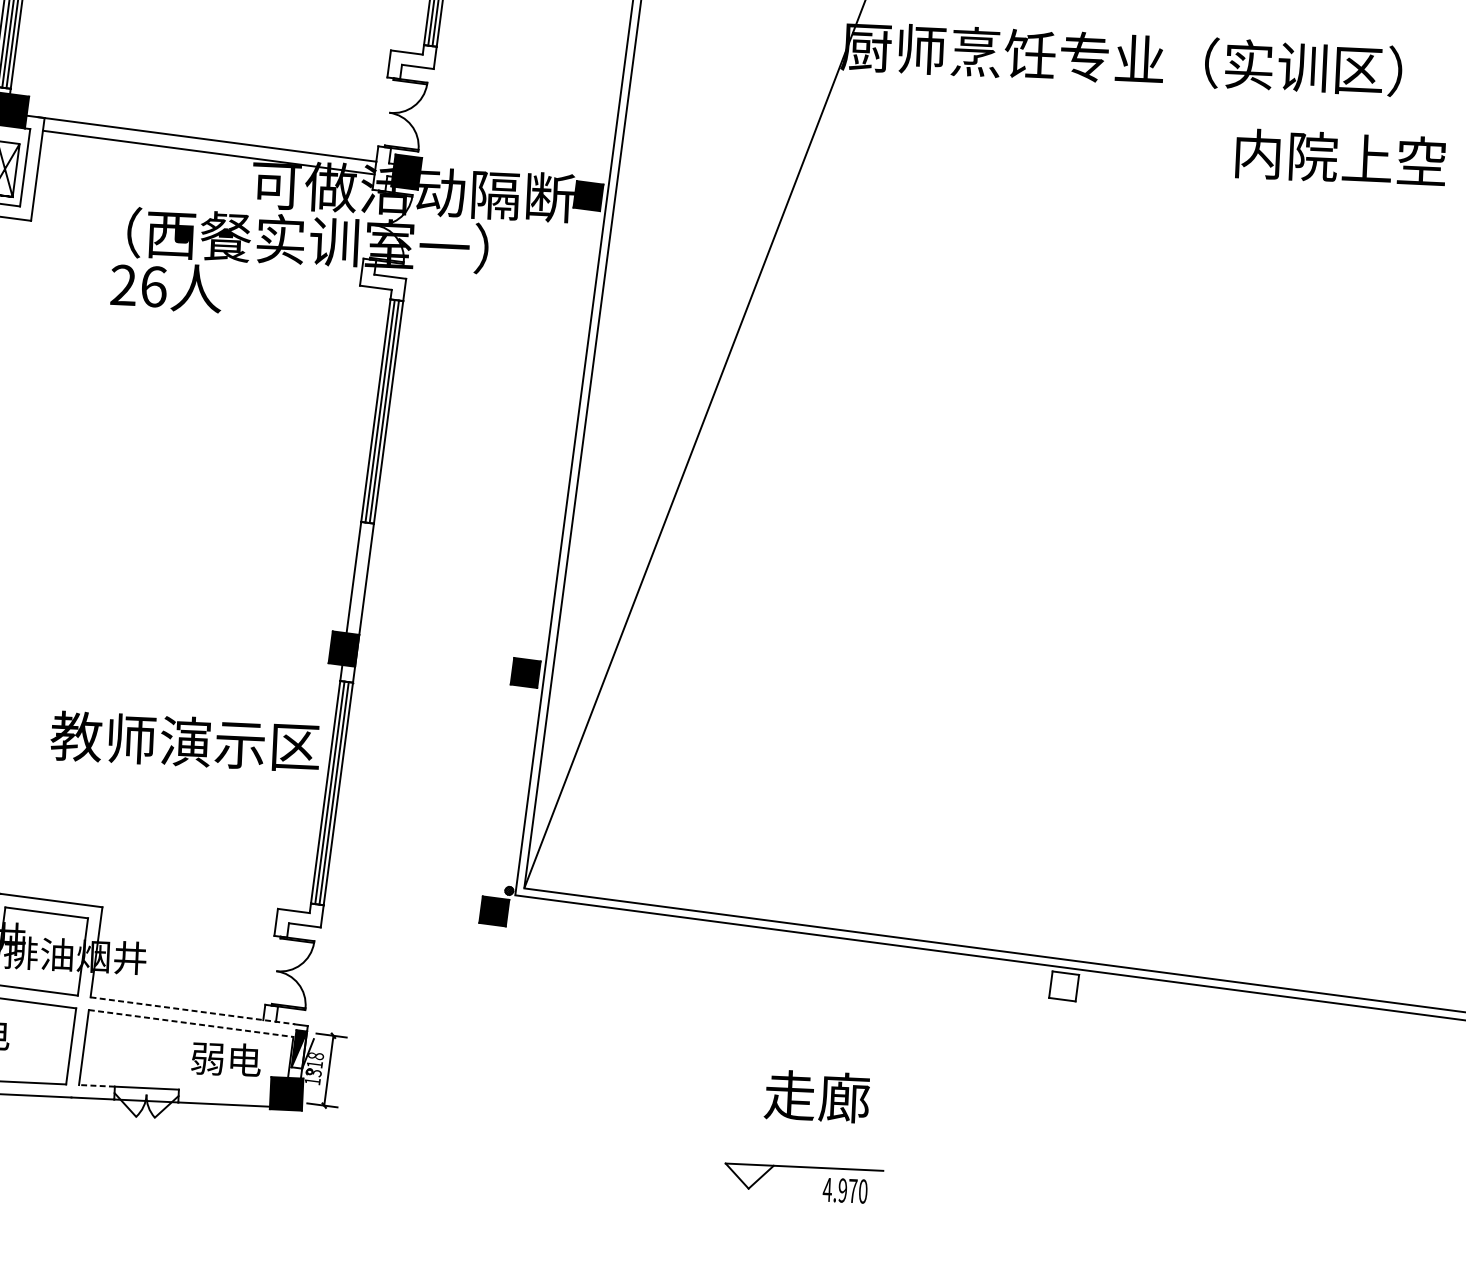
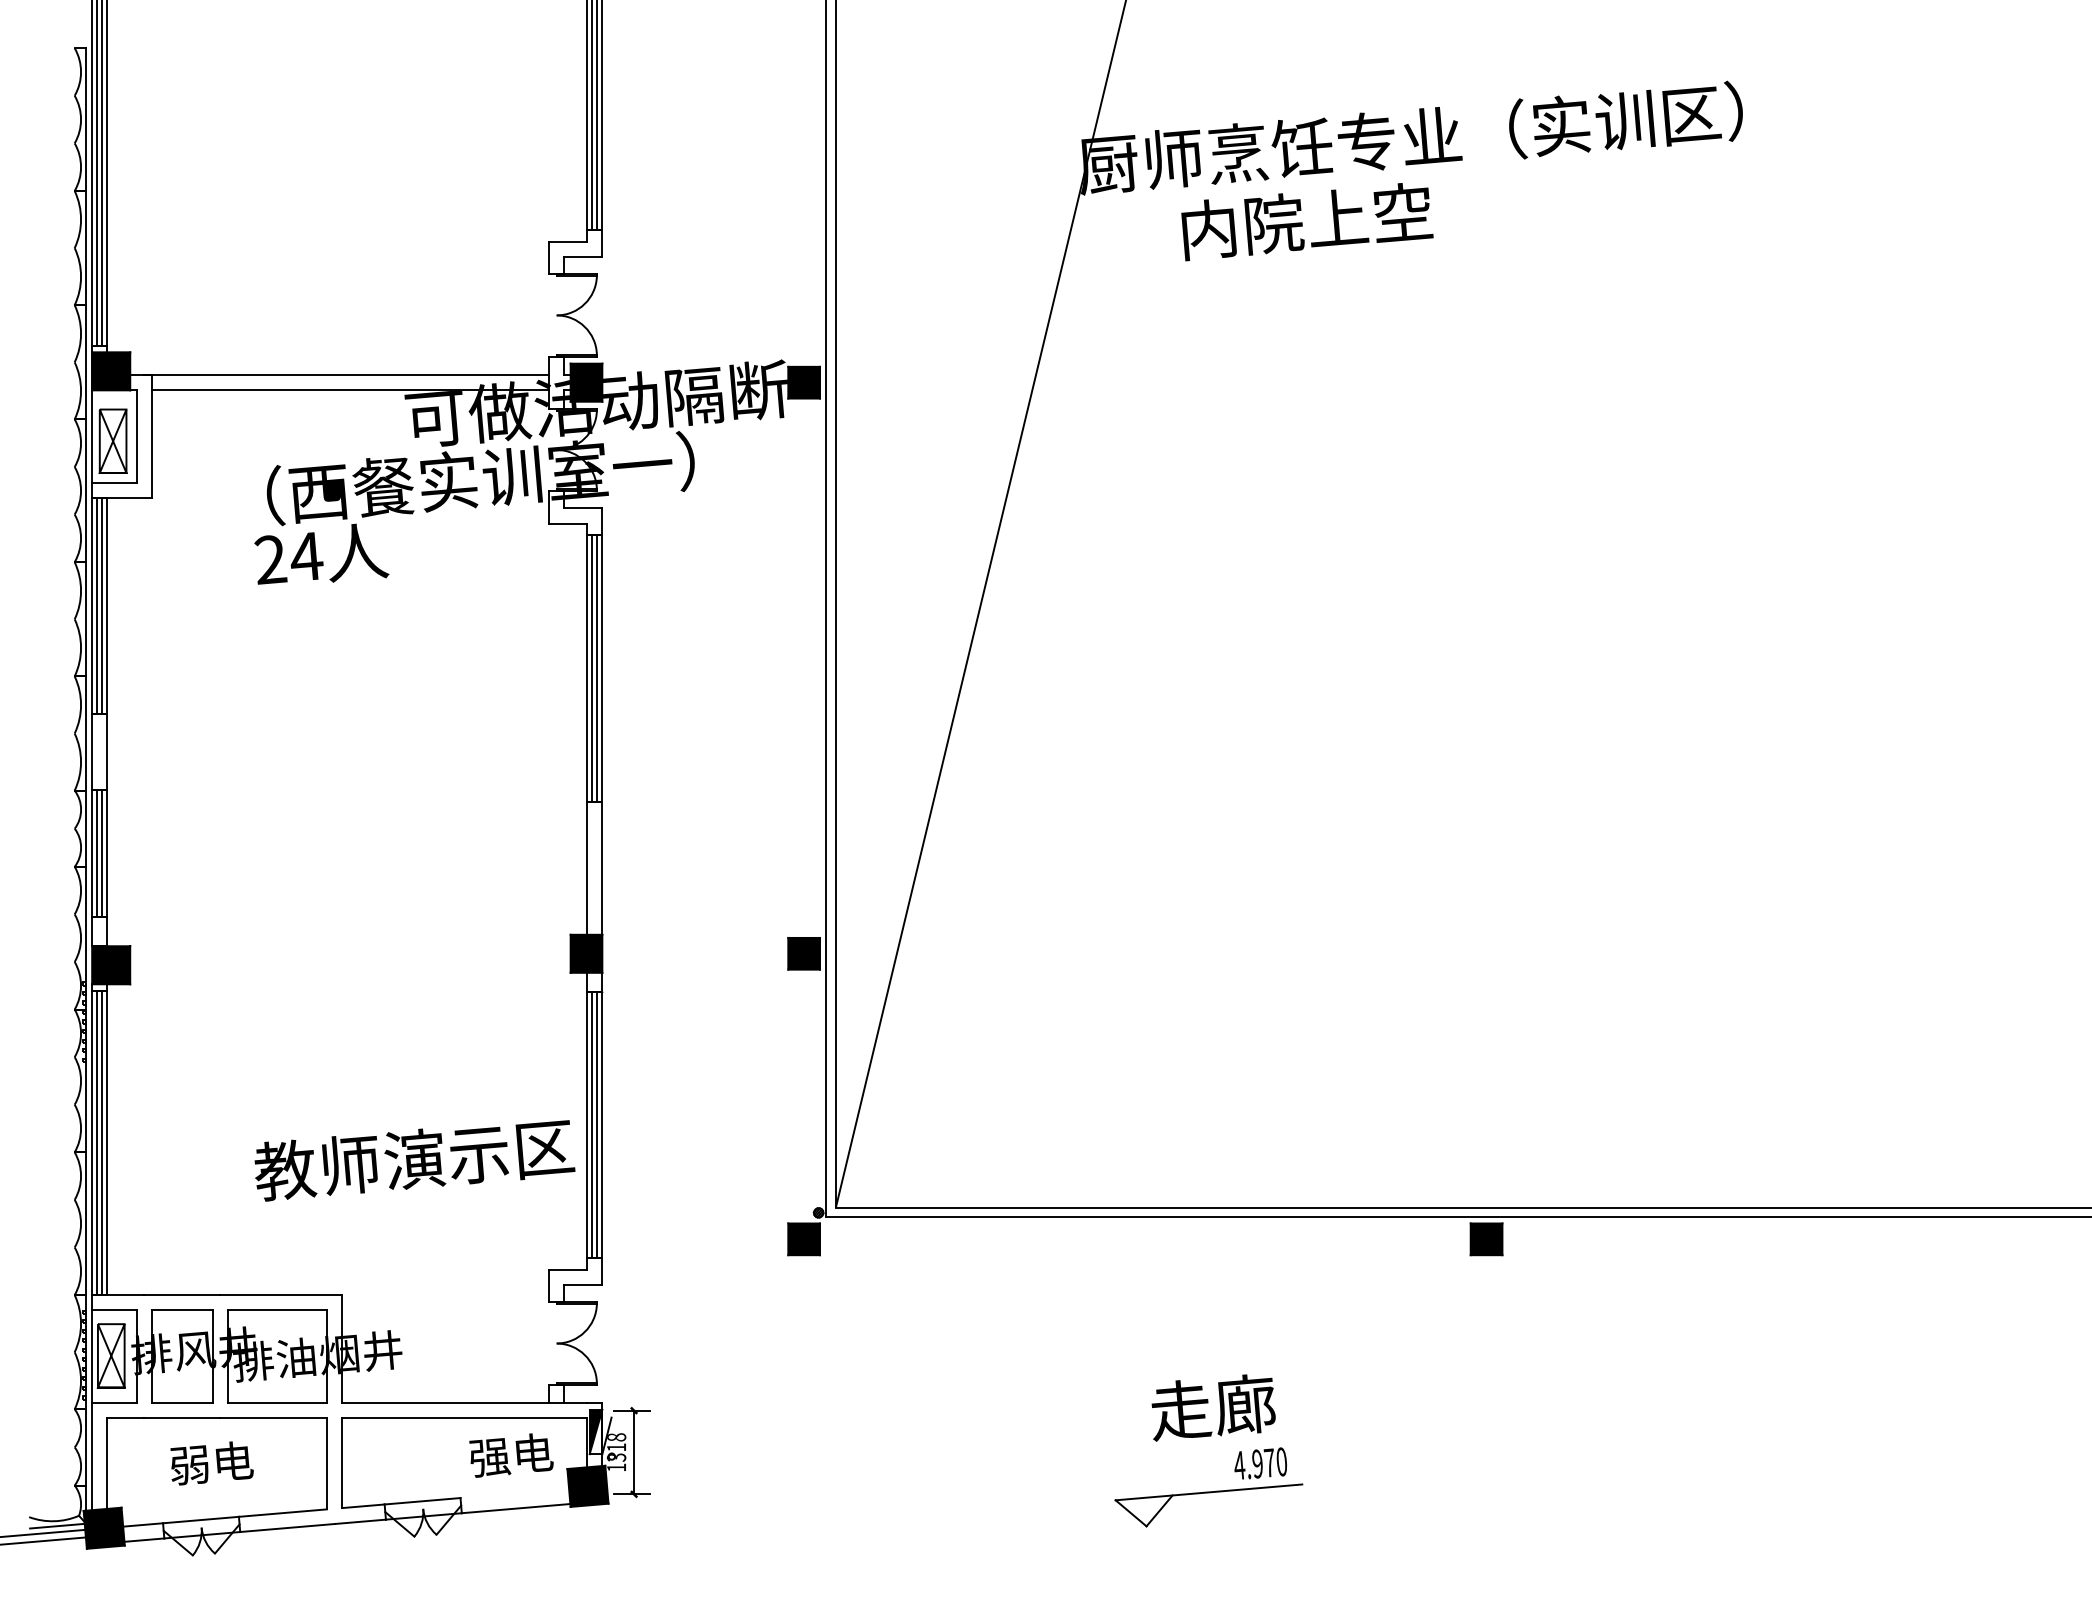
text: (1341, 159) -> (1307, 222), moved
text: (153, 286) -> (306, 556), 26 -> 24
text: (185, 742) -> (414, 1160), moved
fill: (1064, 986) -> (1486, 1239), added
line: (193, 1011) -> (465, 1403), dashed -> solid
line: (191, 1023) -> (465, 1418), dashed -> solid
text: (208, 1059) -> (490, 1457), 弱电 -> 强电
line: (96, 1085) -> (362, 1506), dashed -> solid
text: (845, 1190) -> (1260, 1463), moved

